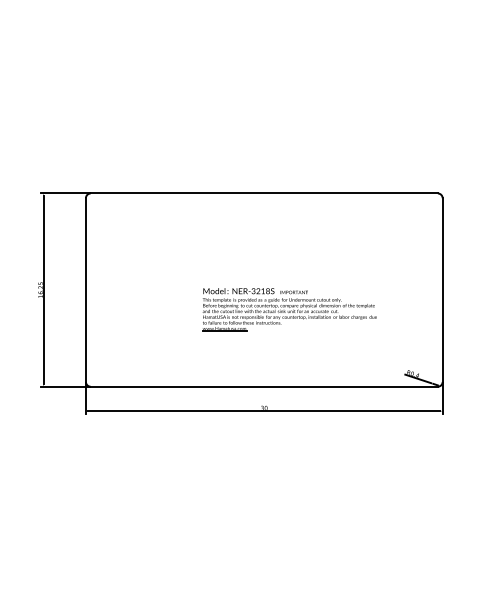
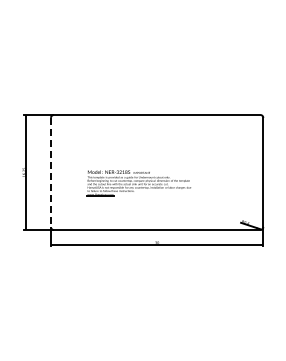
line: (86, 290) -> (51, 172), solid -> dashed
part: (288, 310) -> (138, 183), moved

